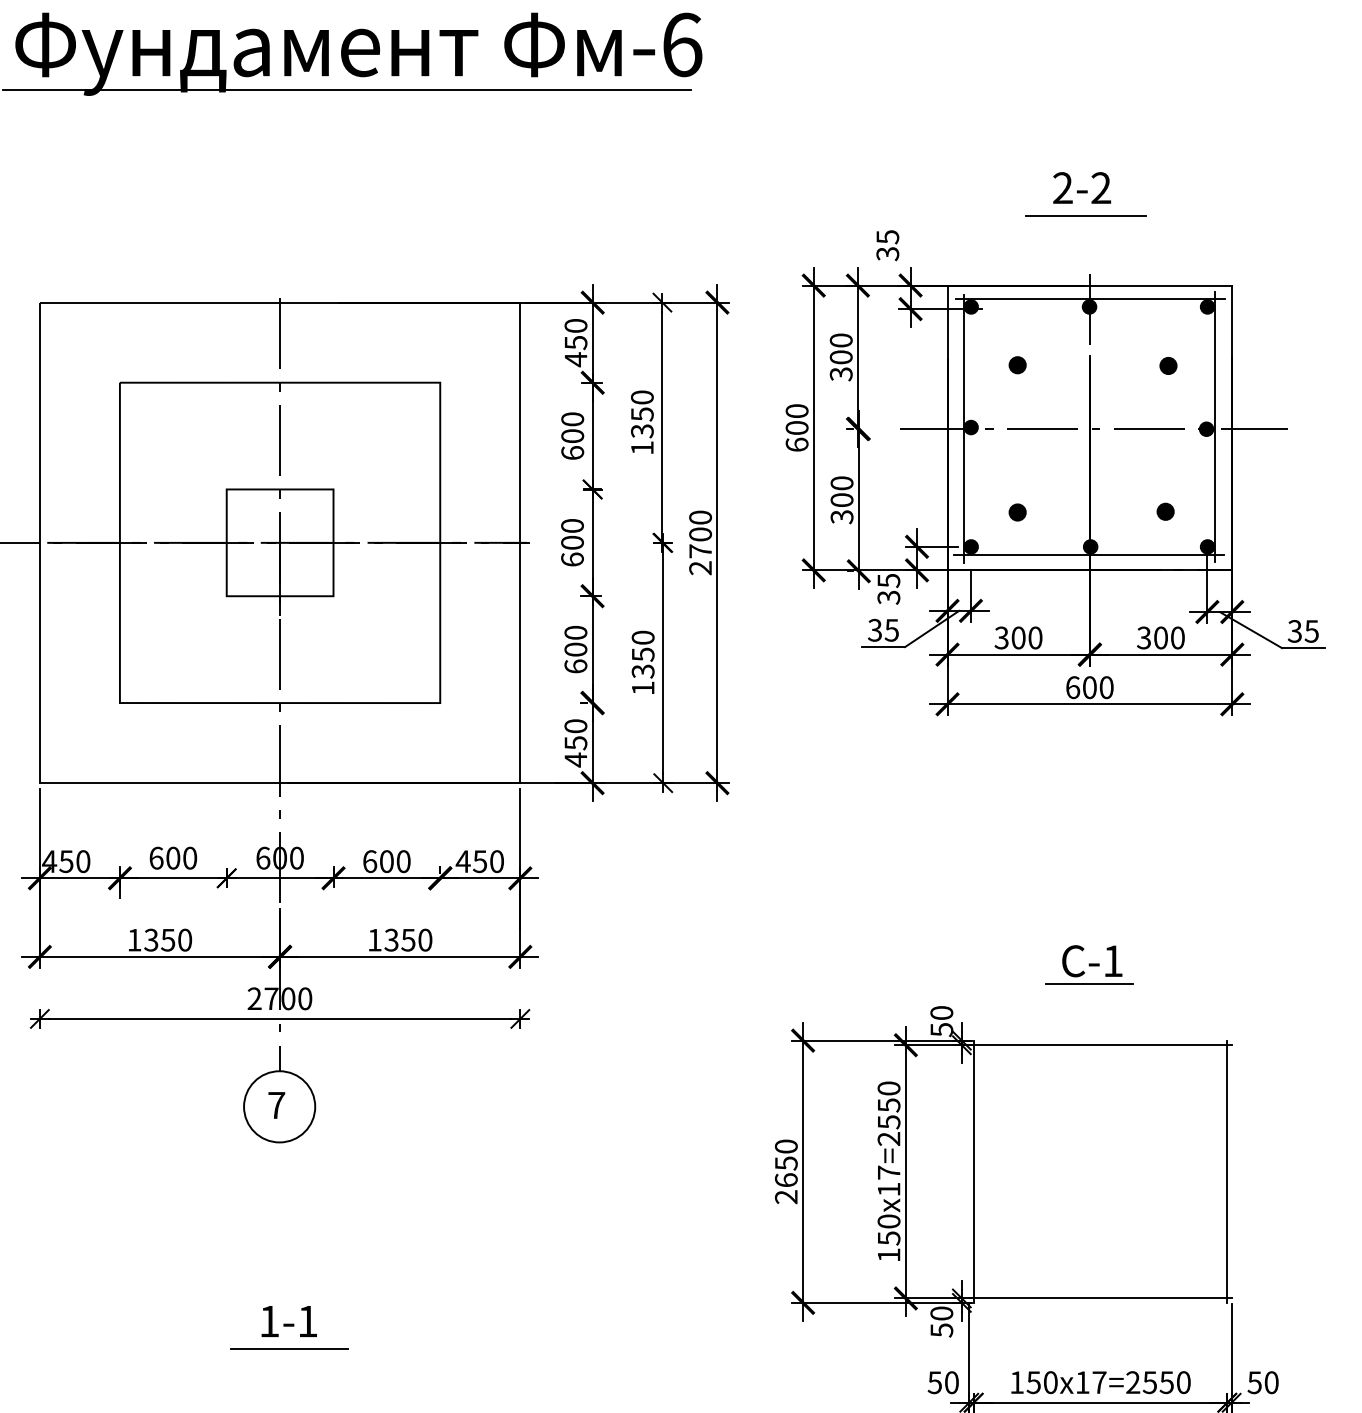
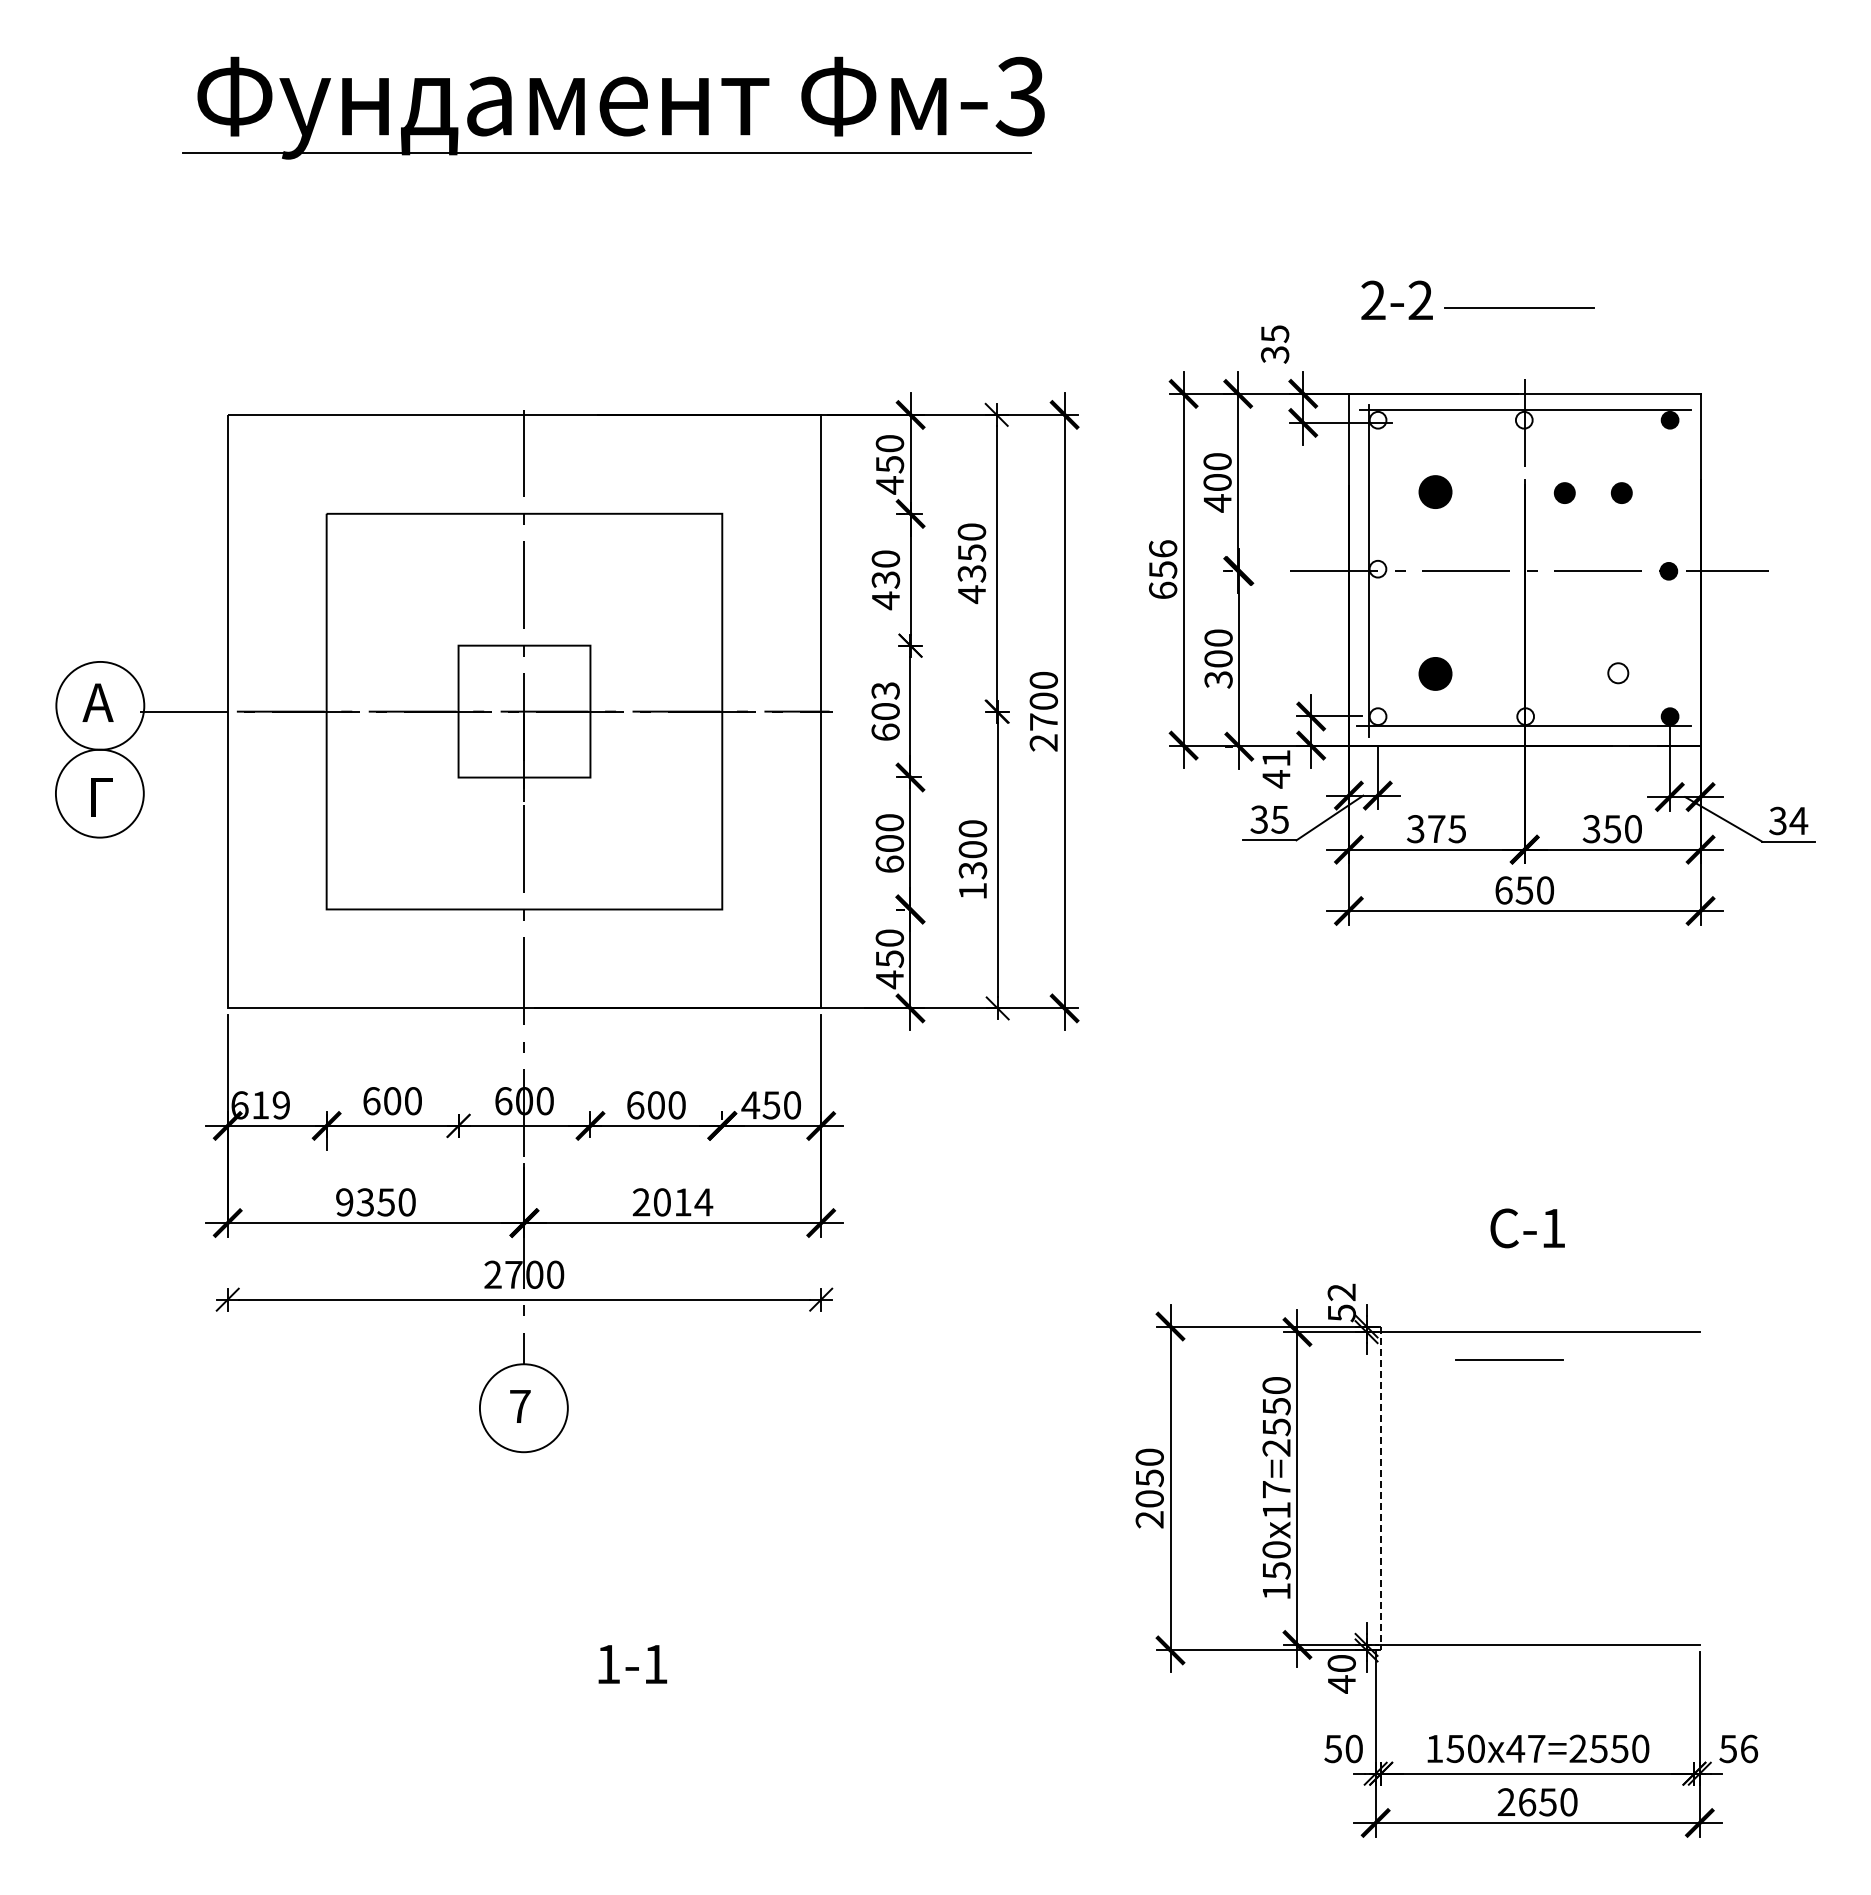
text: (681, 44) -> (1020, 96), -6 -> -3
text: (1081, 187) -> (1396, 299), moved
fill: (971, 306) -> (1378, 419), removed
fill: (1089, 306) -> (1524, 419), removed
part: (1017, 365) -> (1435, 492), size x1.6
part: (1122, 365) -> (1564, 492), added
text: (841, 374) -> (1217, 503), 300 -> 400
text: (797, 419) -> (1163, 559), 600 -> 656
fill: (970, 426) -> (1377, 568), removed
line: (1215, 426) -> (1679, 568), removed
text: (572, 444) -> (885, 590), 600 -> 430
text: (642, 448) -> (971, 594), 1350 -> 4350
fill: (1165, 511) -> (1618, 673), removed
part: (1017, 512) -> (1435, 674), size x1.6
text: (572, 525) -> (885, 690), 600 -> 603
fill: (970, 546) -> (1377, 716), removed
fill: (1089, 546) -> (1524, 716), removed
text: (888, 589) -> (1276, 769), 35 -> 41
text: (1311, 631) -> (1798, 821), 35 -> 34
text: (1027, 638) -> (1447, 829), 300 -> 375
text: (1160, 638) -> (1612, 829), 300 -> 350
text: (642, 654) -> (972, 849), 1350 -> 1300
text: (1089, 687) -> (1524, 890), 600 -> 650
text: (66, 861) -> (260, 1105), 450 -> 619
text: (134, 940) -> (344, 1202), 1350 -> 9350
text: (399, 940) -> (672, 1202), 1350 -> 2014
line: (1089, 983) -> (1509, 1359), moved
text: (941, 1013) -> (1341, 1292), 50 -> 52
line: (973, 1171) -> (1381, 1488), solid -> dashed
line: (1227, 1171) -> (1694, 1488), removed
text: (786, 1179) -> (1149, 1498), 2650 -> 2050
text: (289, 1321) -> (632, 1664), moved
text: (941, 1330) -> (1341, 1684), 50 -> 40
line: (289, 1349) -> (535, 1707), removed
text: (1082, 1382) -> (1515, 1748), 17=2550 -> 47=2550
text: (1271, 1382) -> (1749, 1748), 50 -> 56

